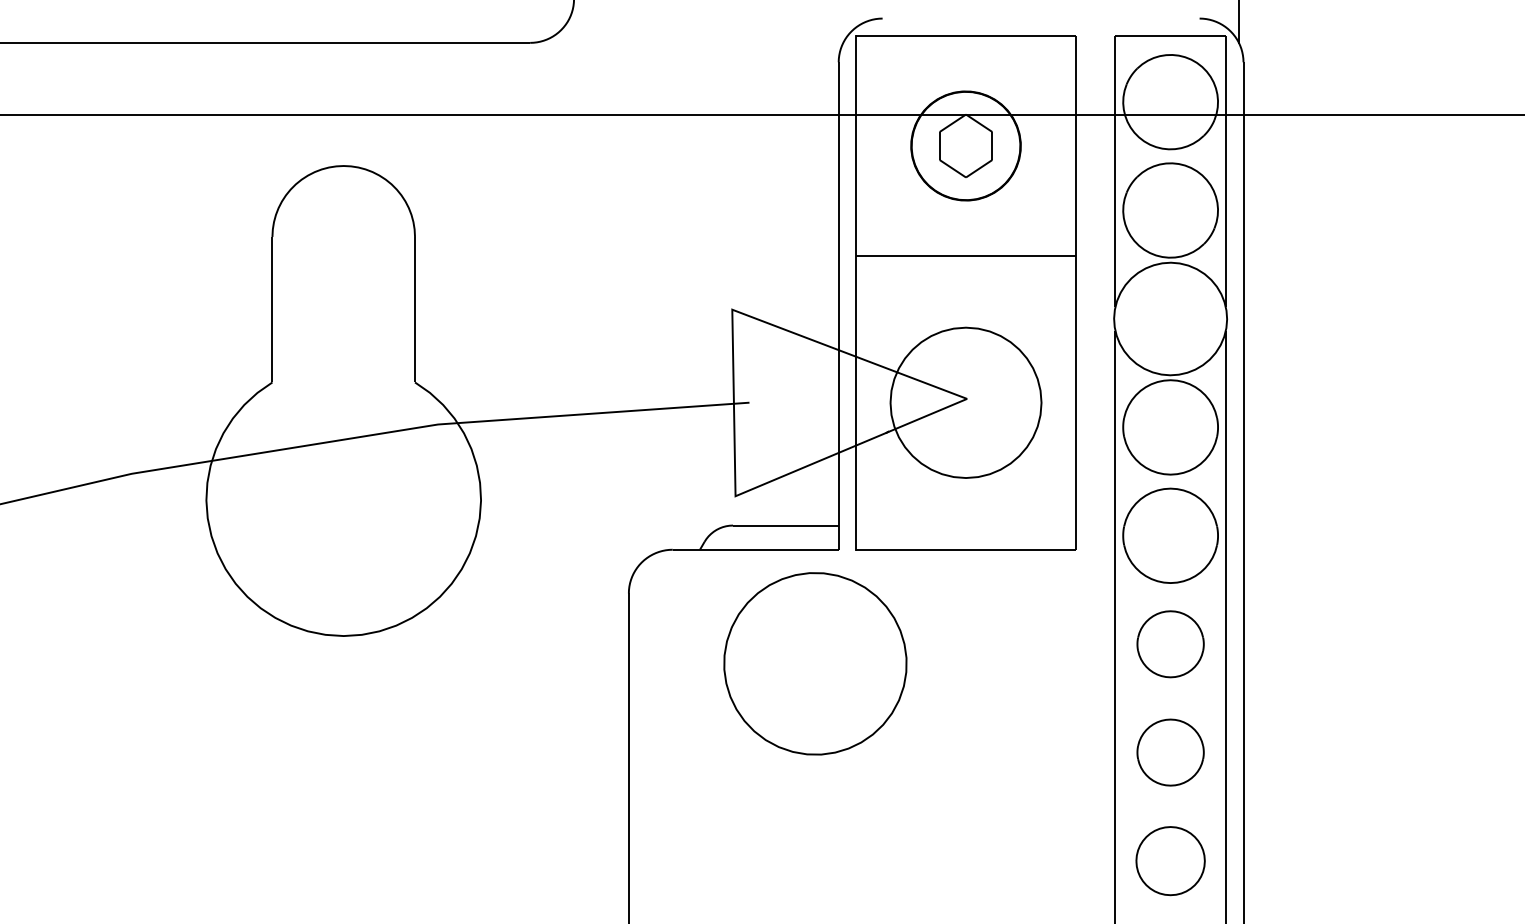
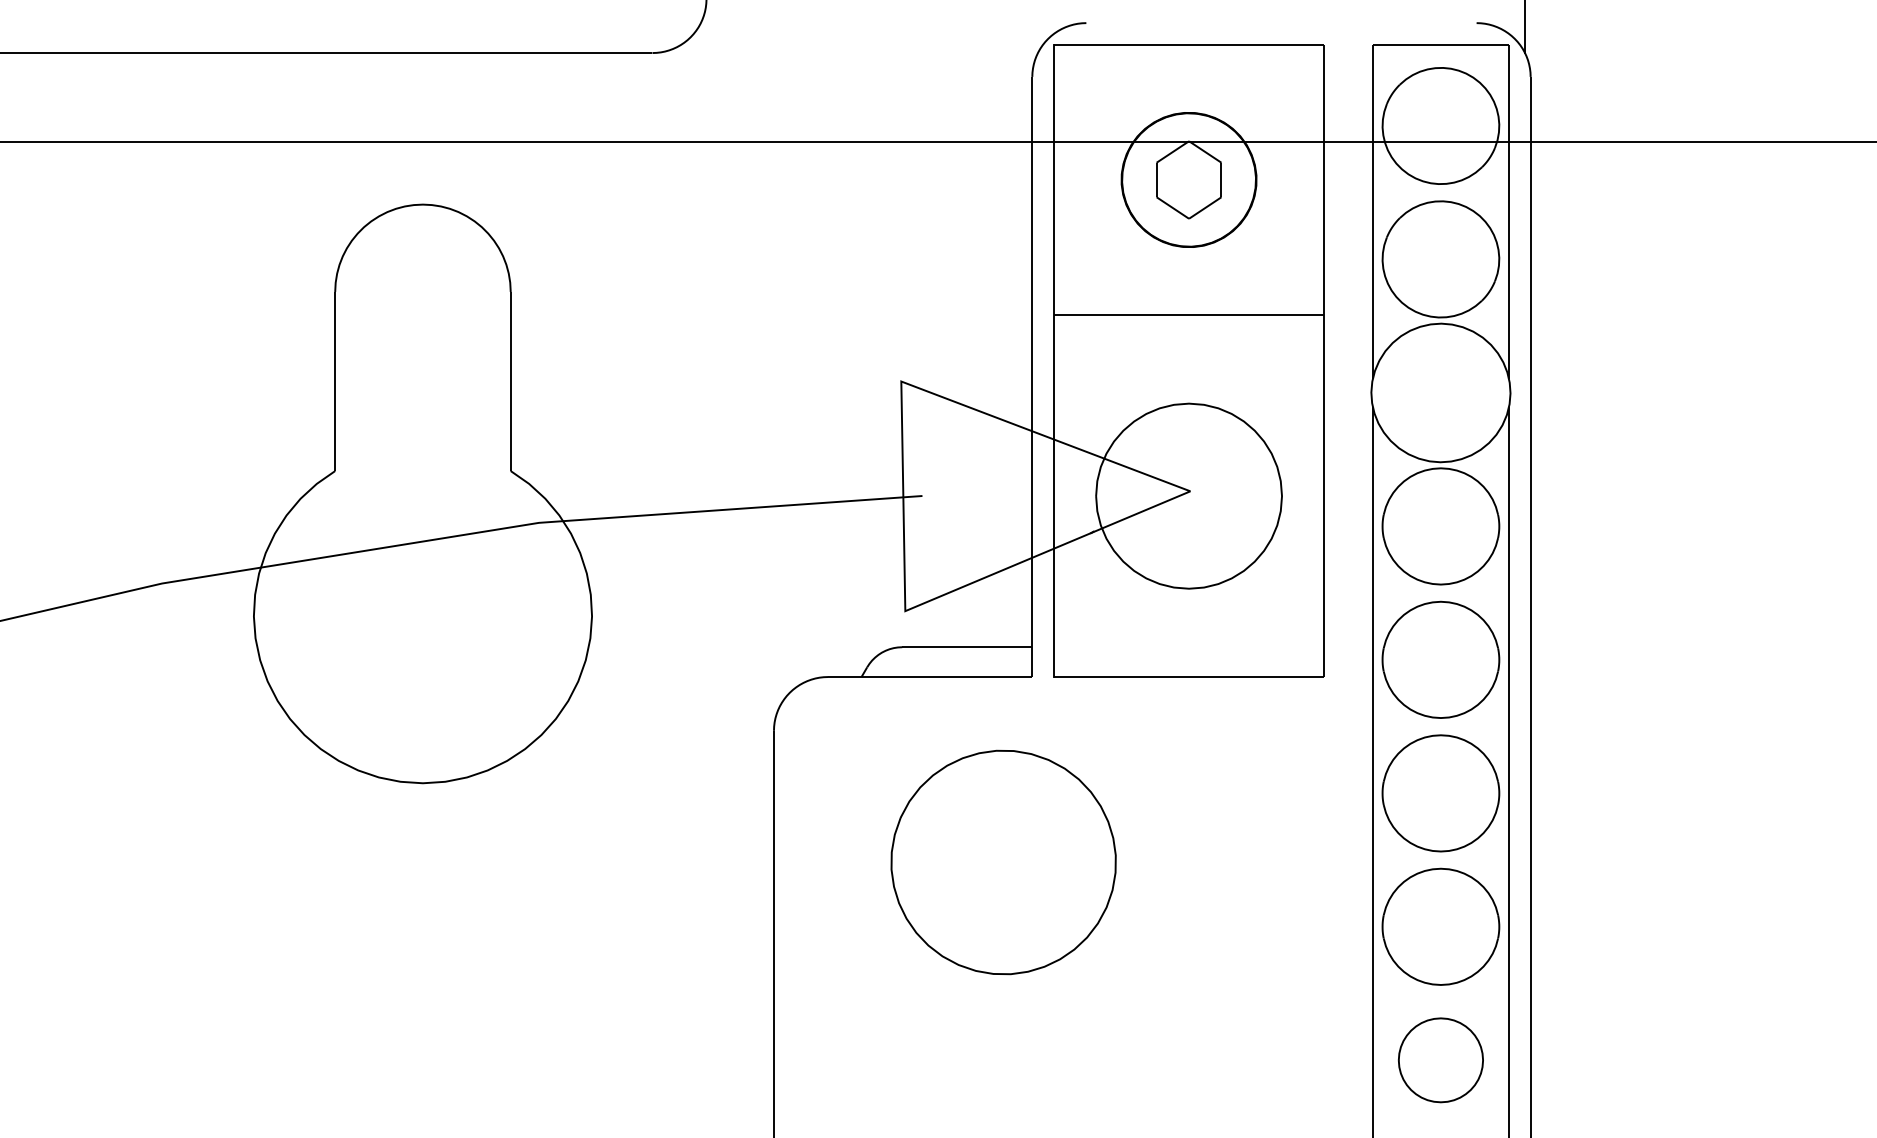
part: (1170, 644) -> (1440, 793), size x1.43
part: (815, 663) -> (1003, 862), moved
part: (1170, 752) -> (1440, 926), size x1.43

